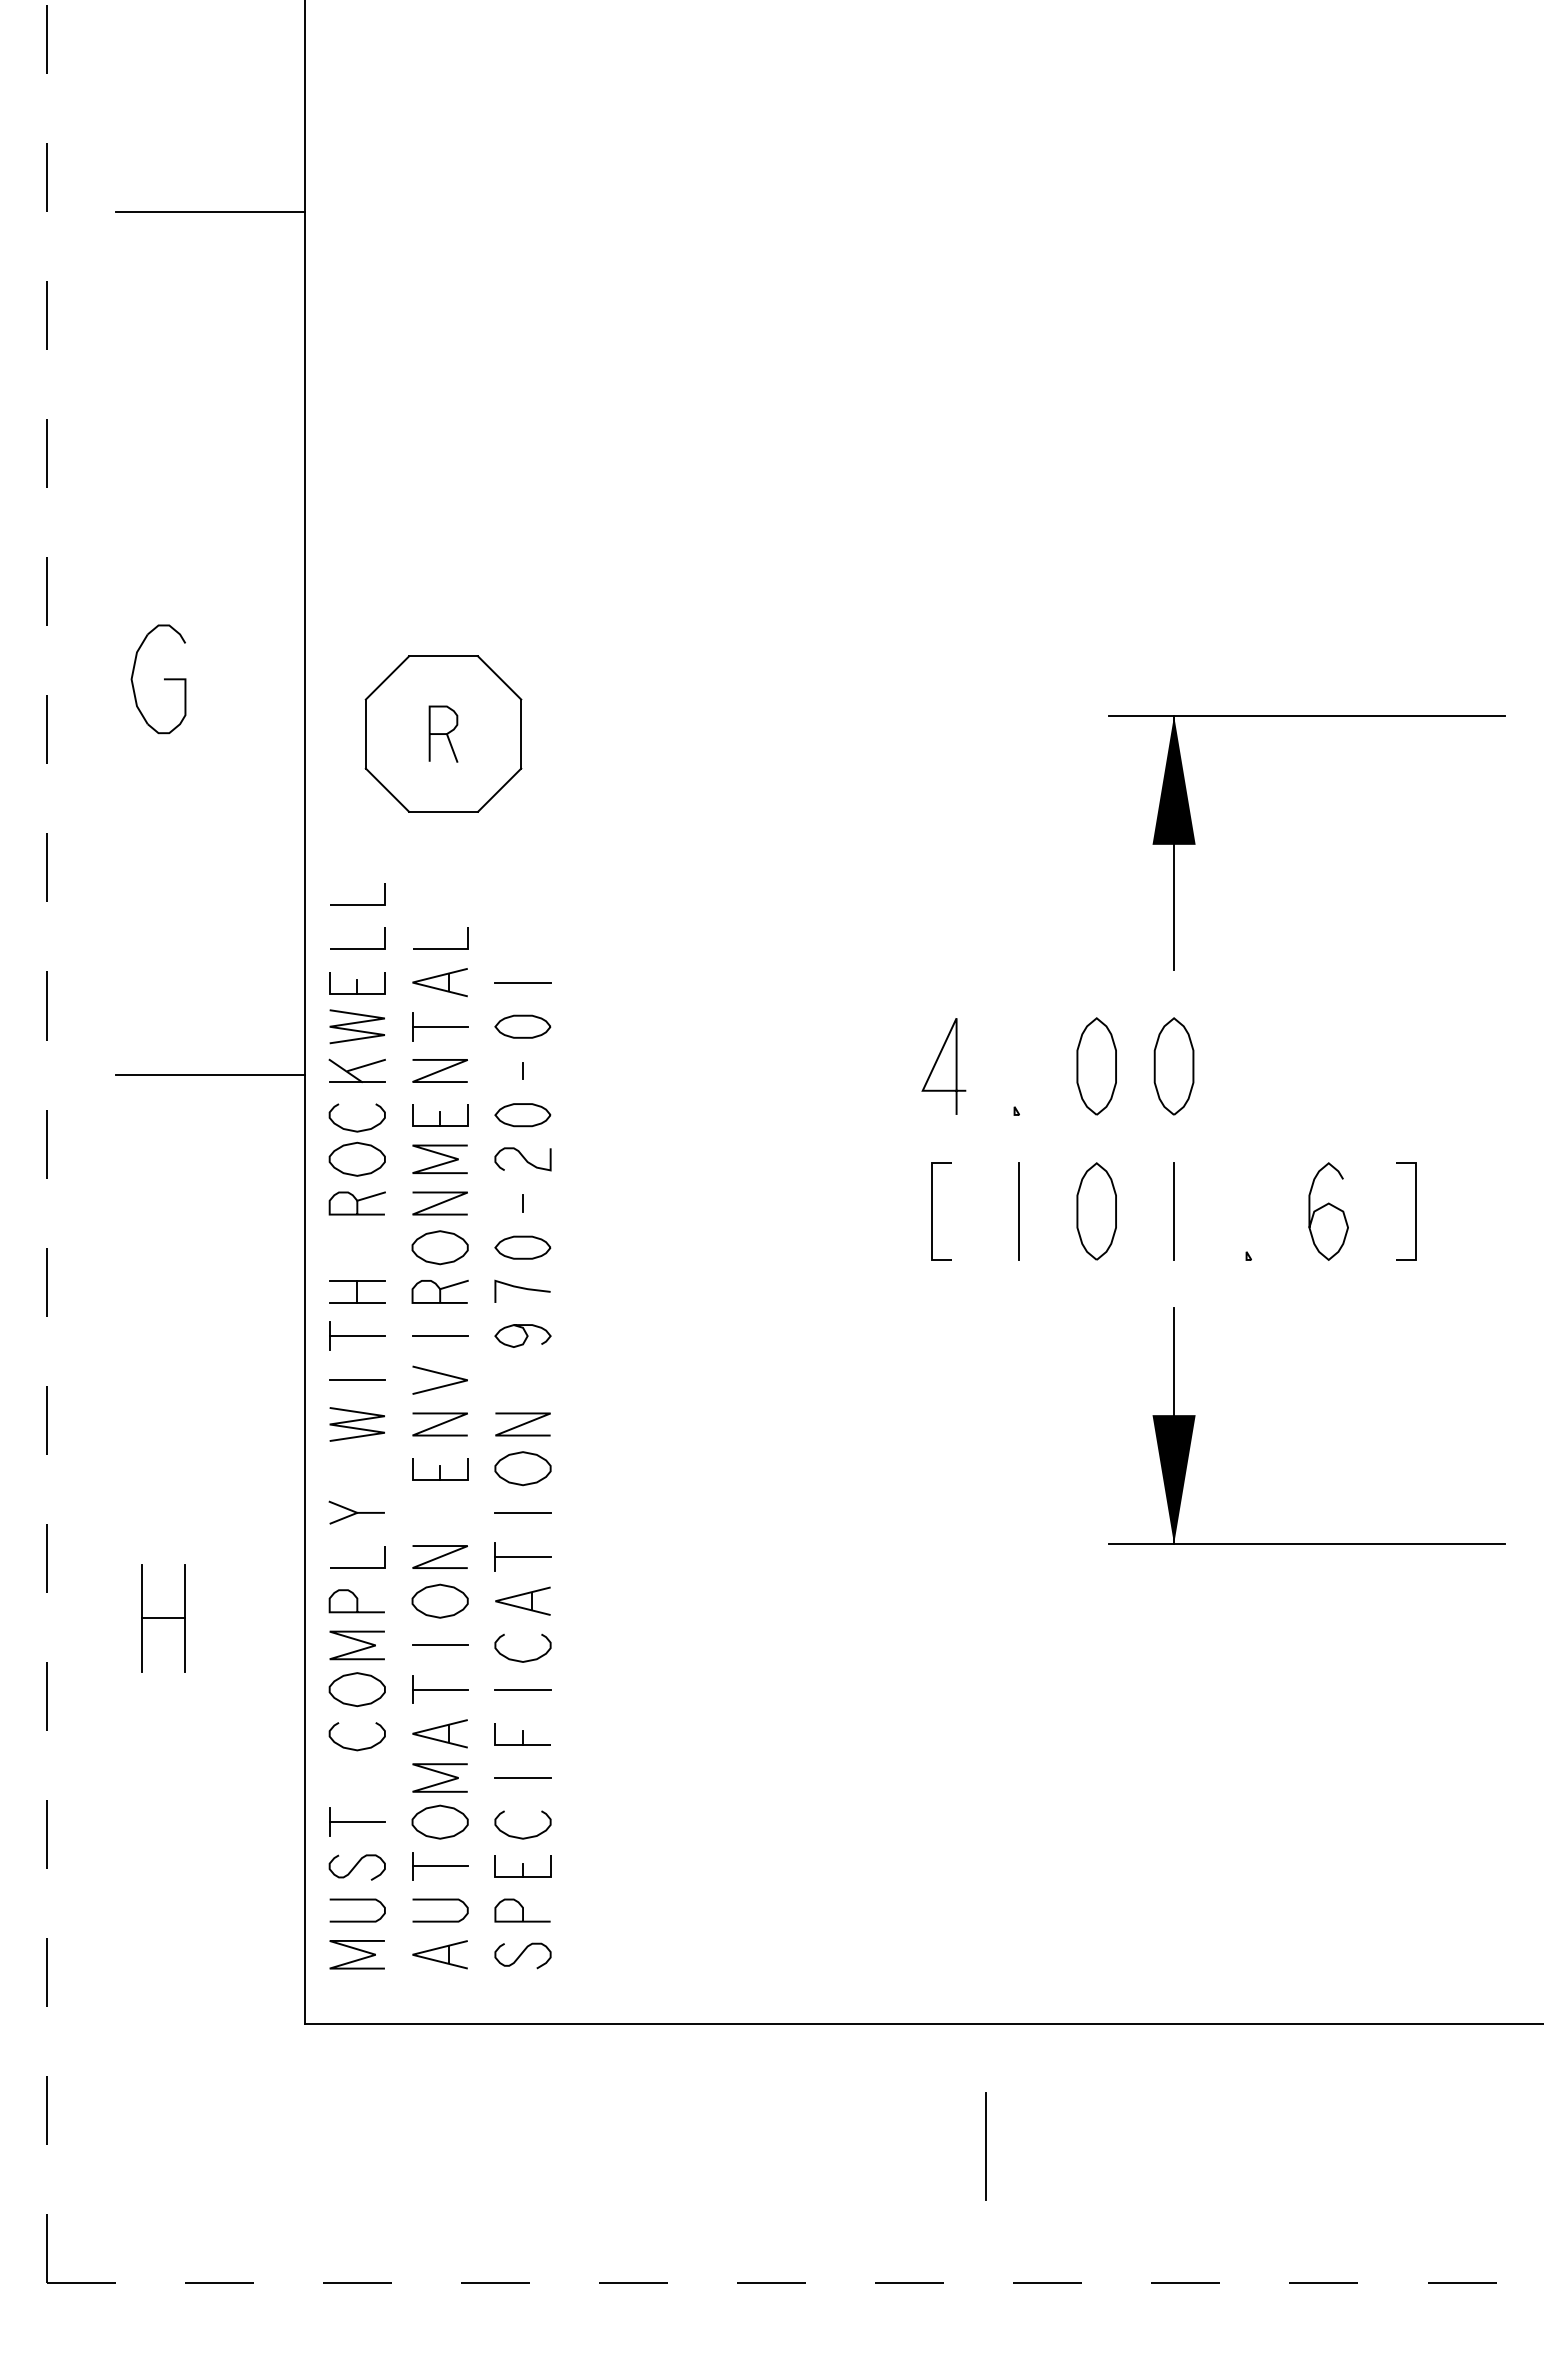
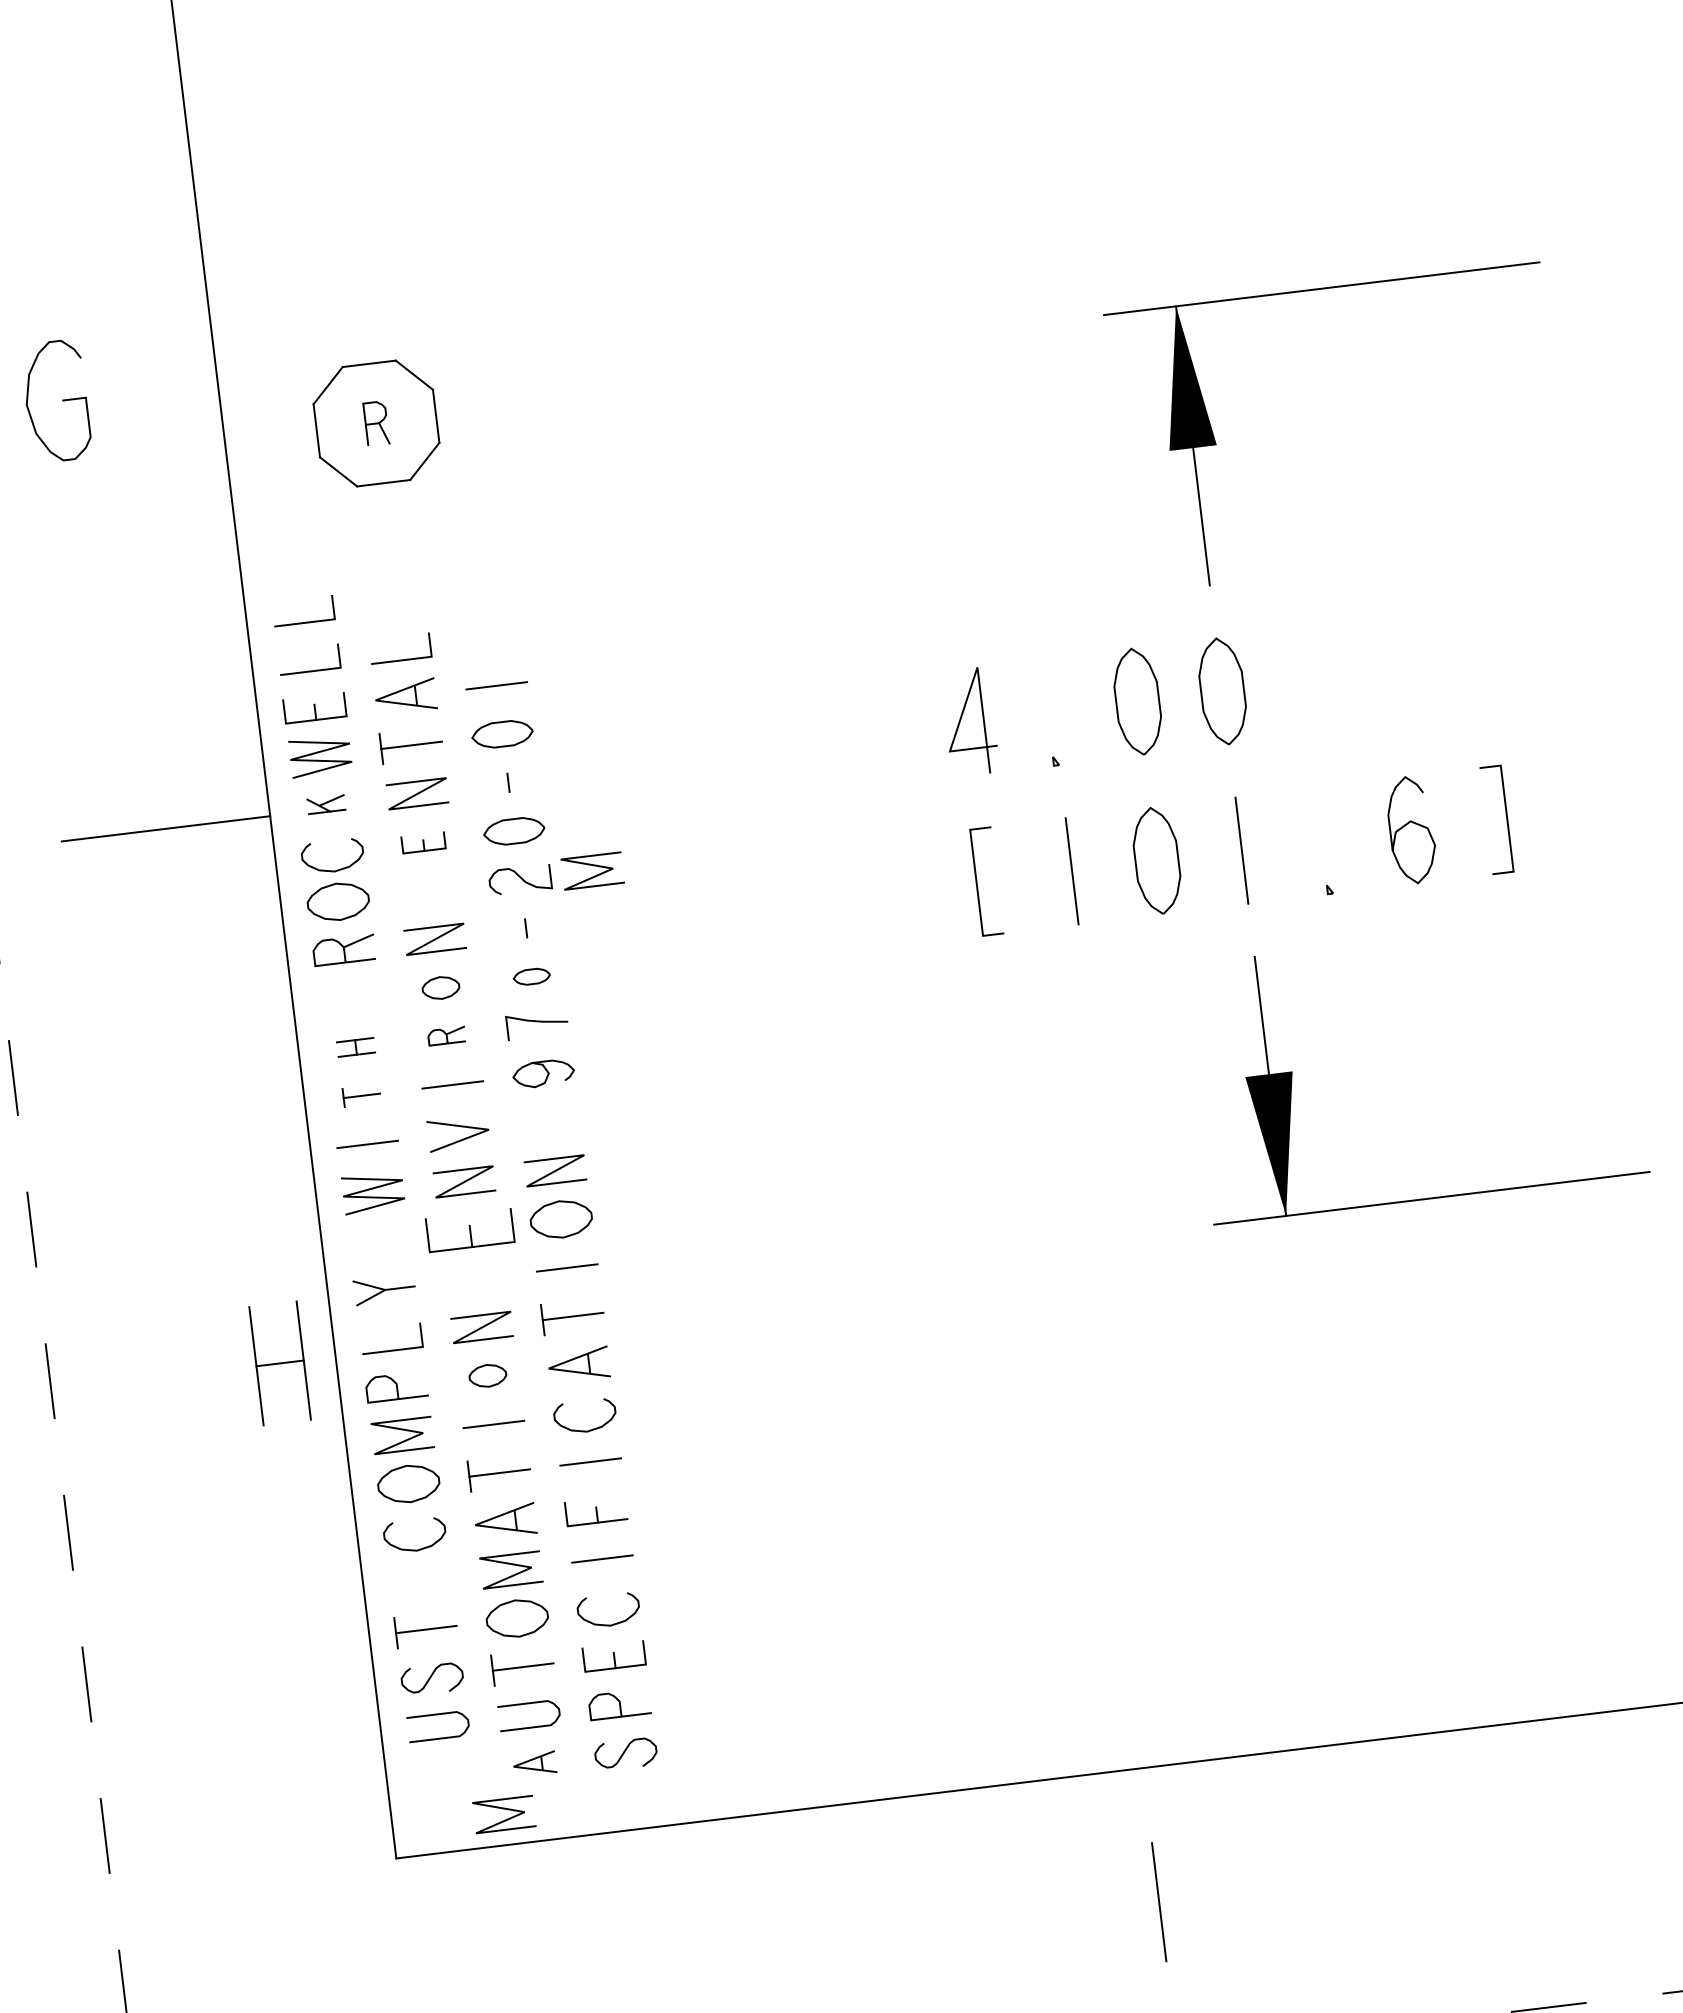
part: (443, 733) -> (376, 422), size x0.7
part: (356, 1070) -> (325, 804), size x0.6
part: (440, 1115) -> (423, 842), size x0.7
line: (441, 1155) -> (593, 866), moved
part: (439, 1247) -> (440, 987), size x0.6
part: (522, 1247) -> (531, 976), size x0.6
part: (357, 1291) -> (356, 1046), size x0.6
part: (439, 1291) -> (446, 1036), size x0.6
part: (357, 1335) -> (361, 1095), size x0.6
part: (440, 1469) -> (470, 1231), size x1.4
part: (439, 1600) -> (487, 1375), size x0.6
part: (163, 1618) -> (279, 1363), moved
line: (357, 1950) -> (504, 1809), moved
part: (439, 1954) -> (534, 1763), size x0.7

